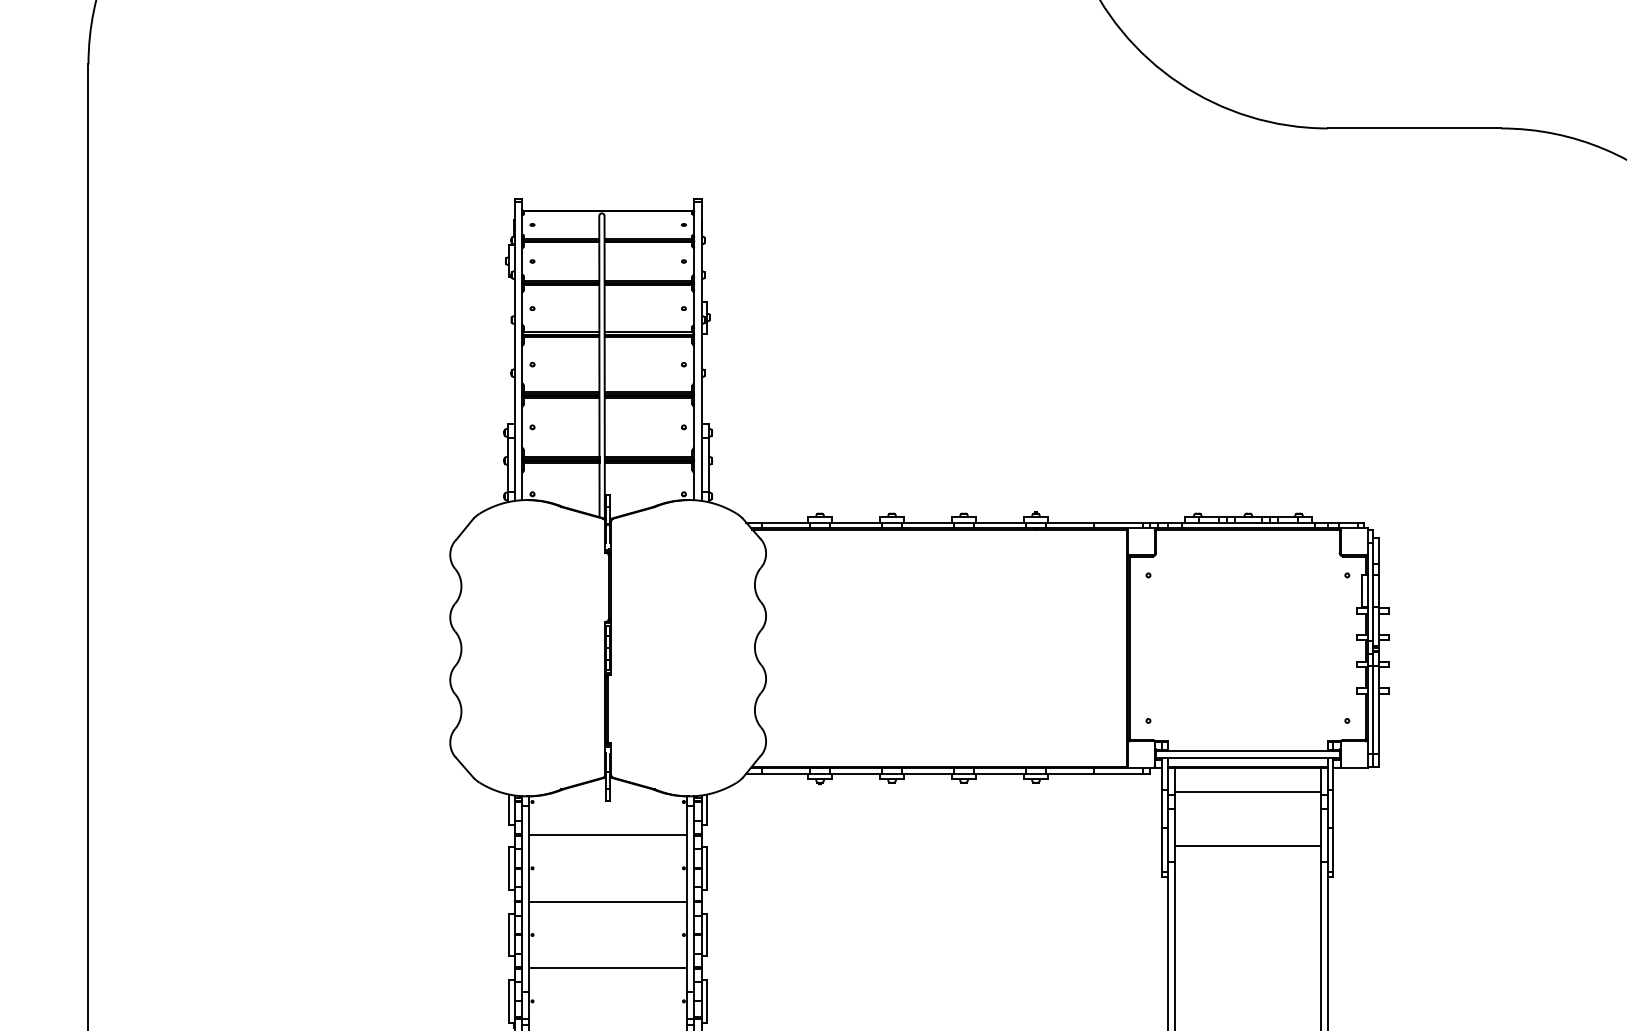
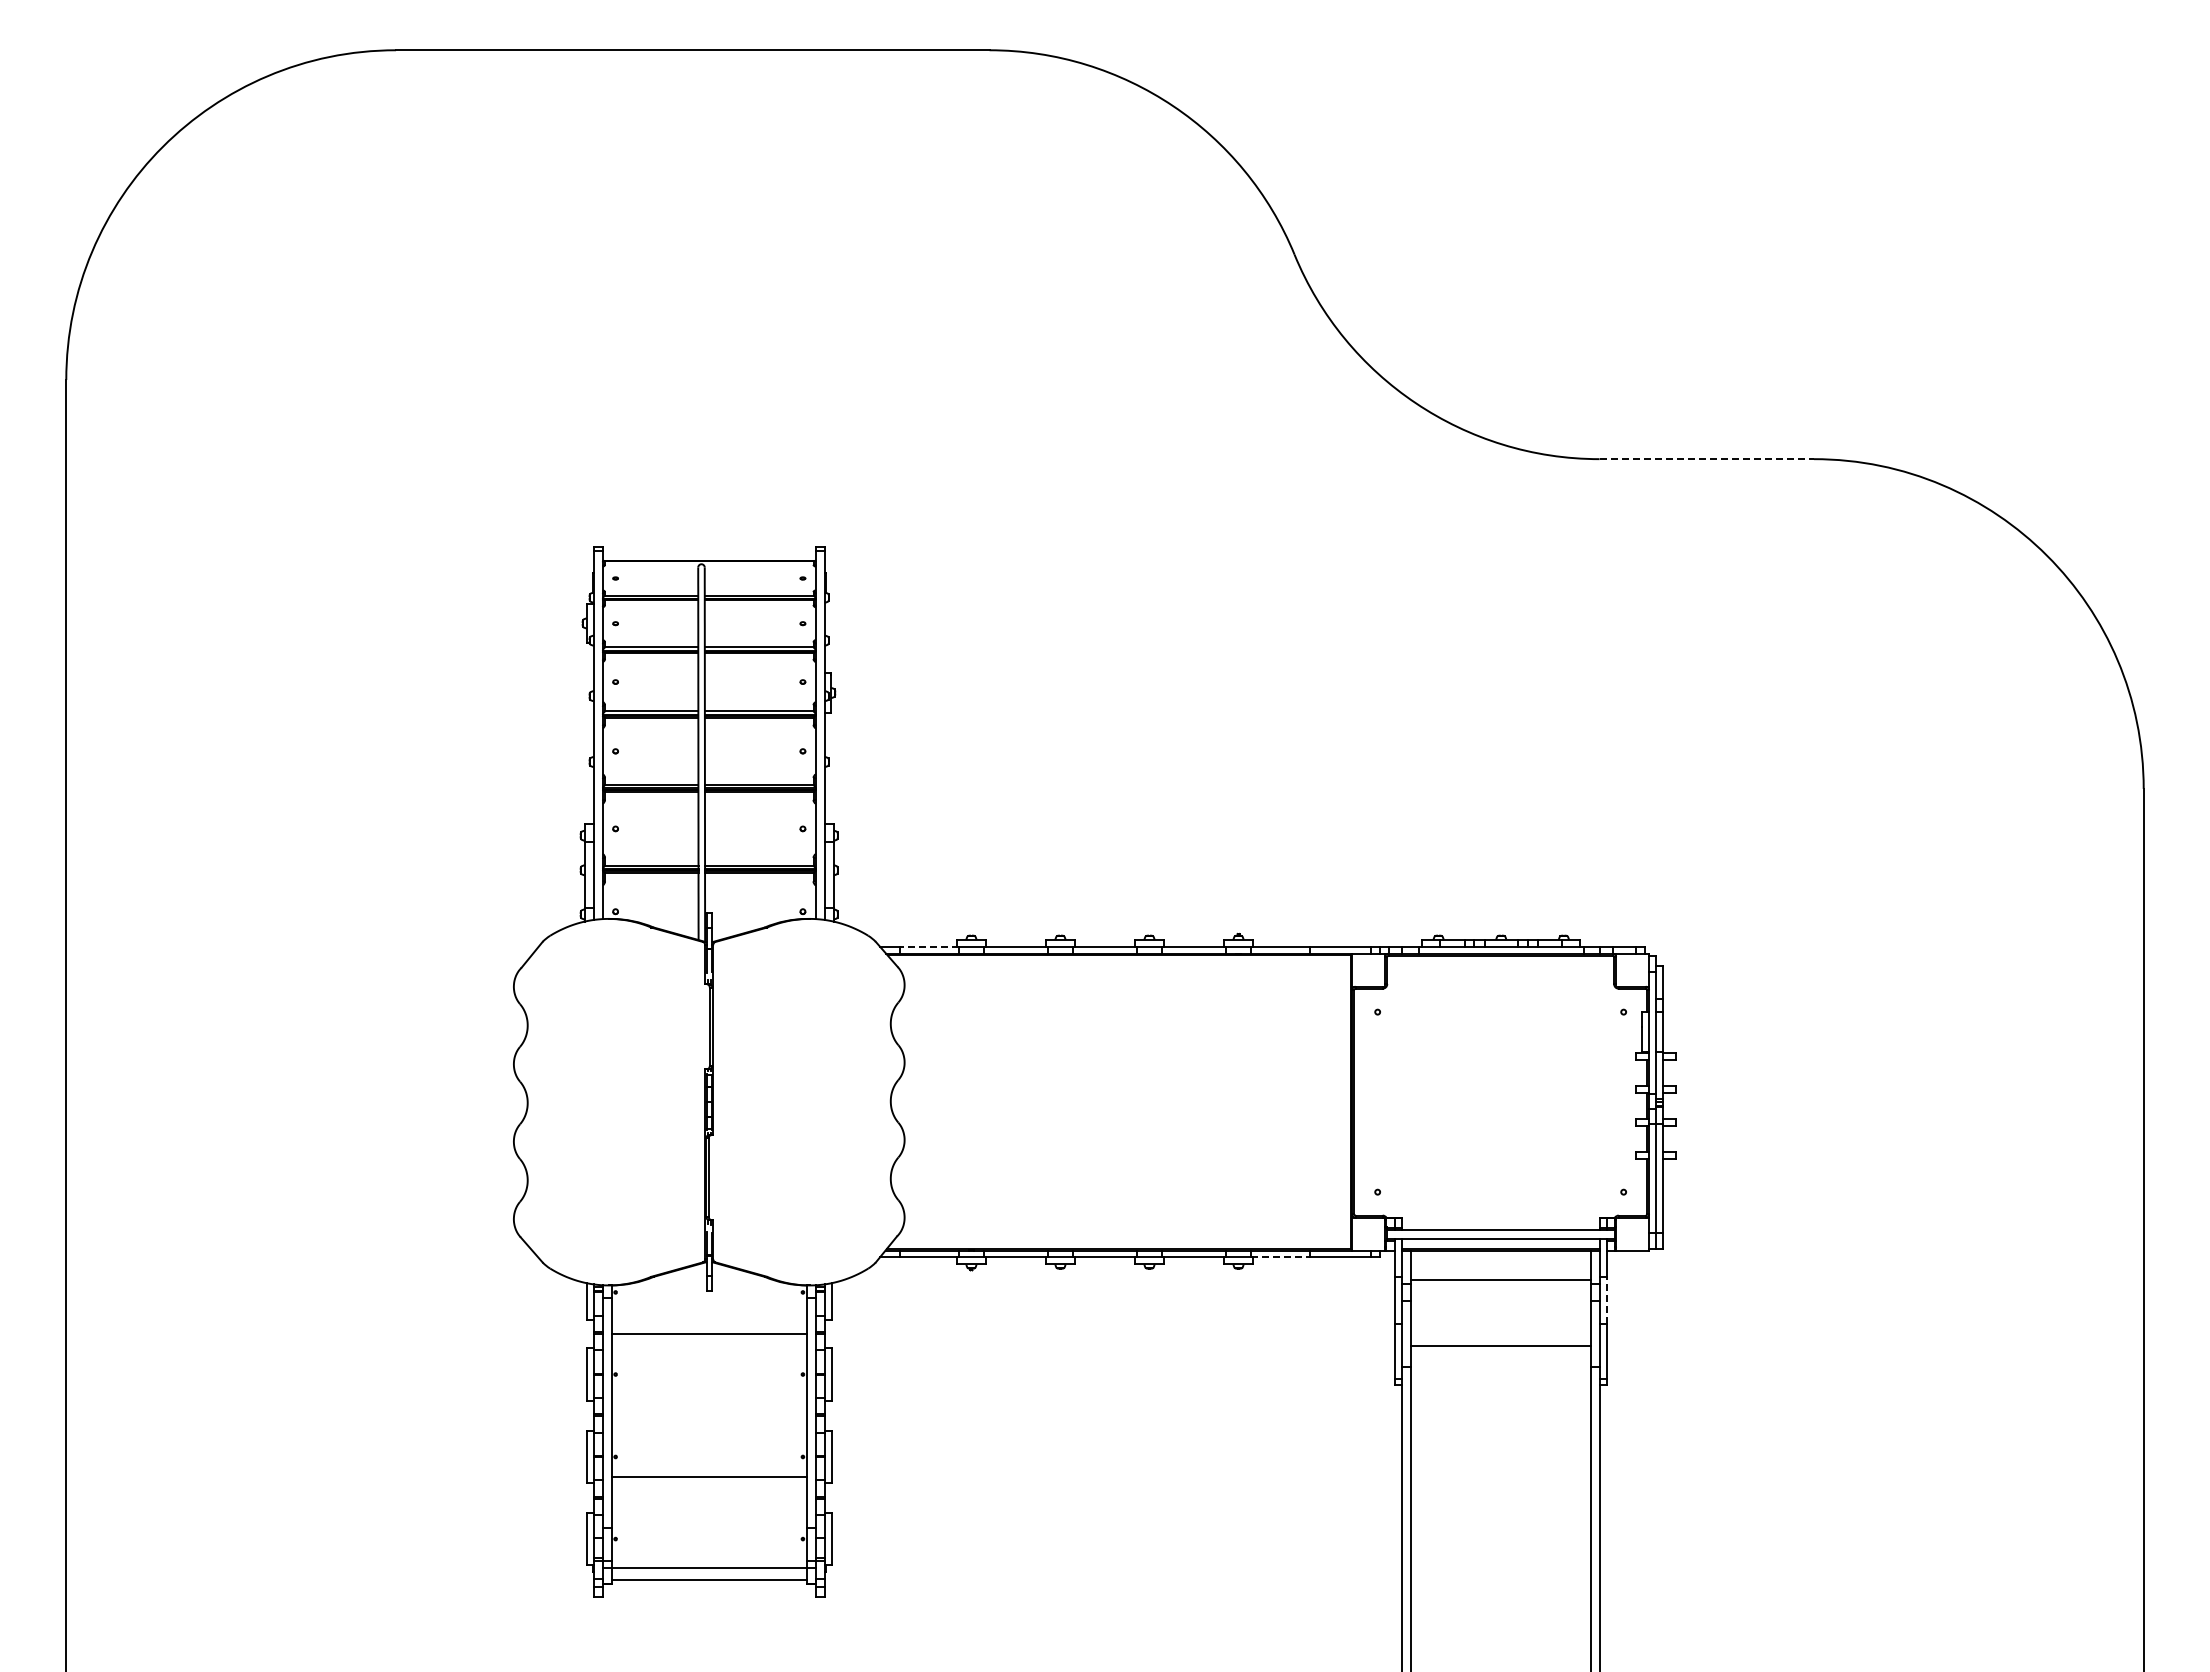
line: (1415, 128) -> (1707, 459), solid -> dashed
line: (786, 522) -> (929, 946), solid -> dashed
line: (1069, 773) -> (1280, 1257), solid -> dashed
line: (1333, 808) -> (1606, 1300), solid -> dashed
line: (607, 901) -> (708, 1476), moved
line: (607, 968) -> (708, 1568), moved

